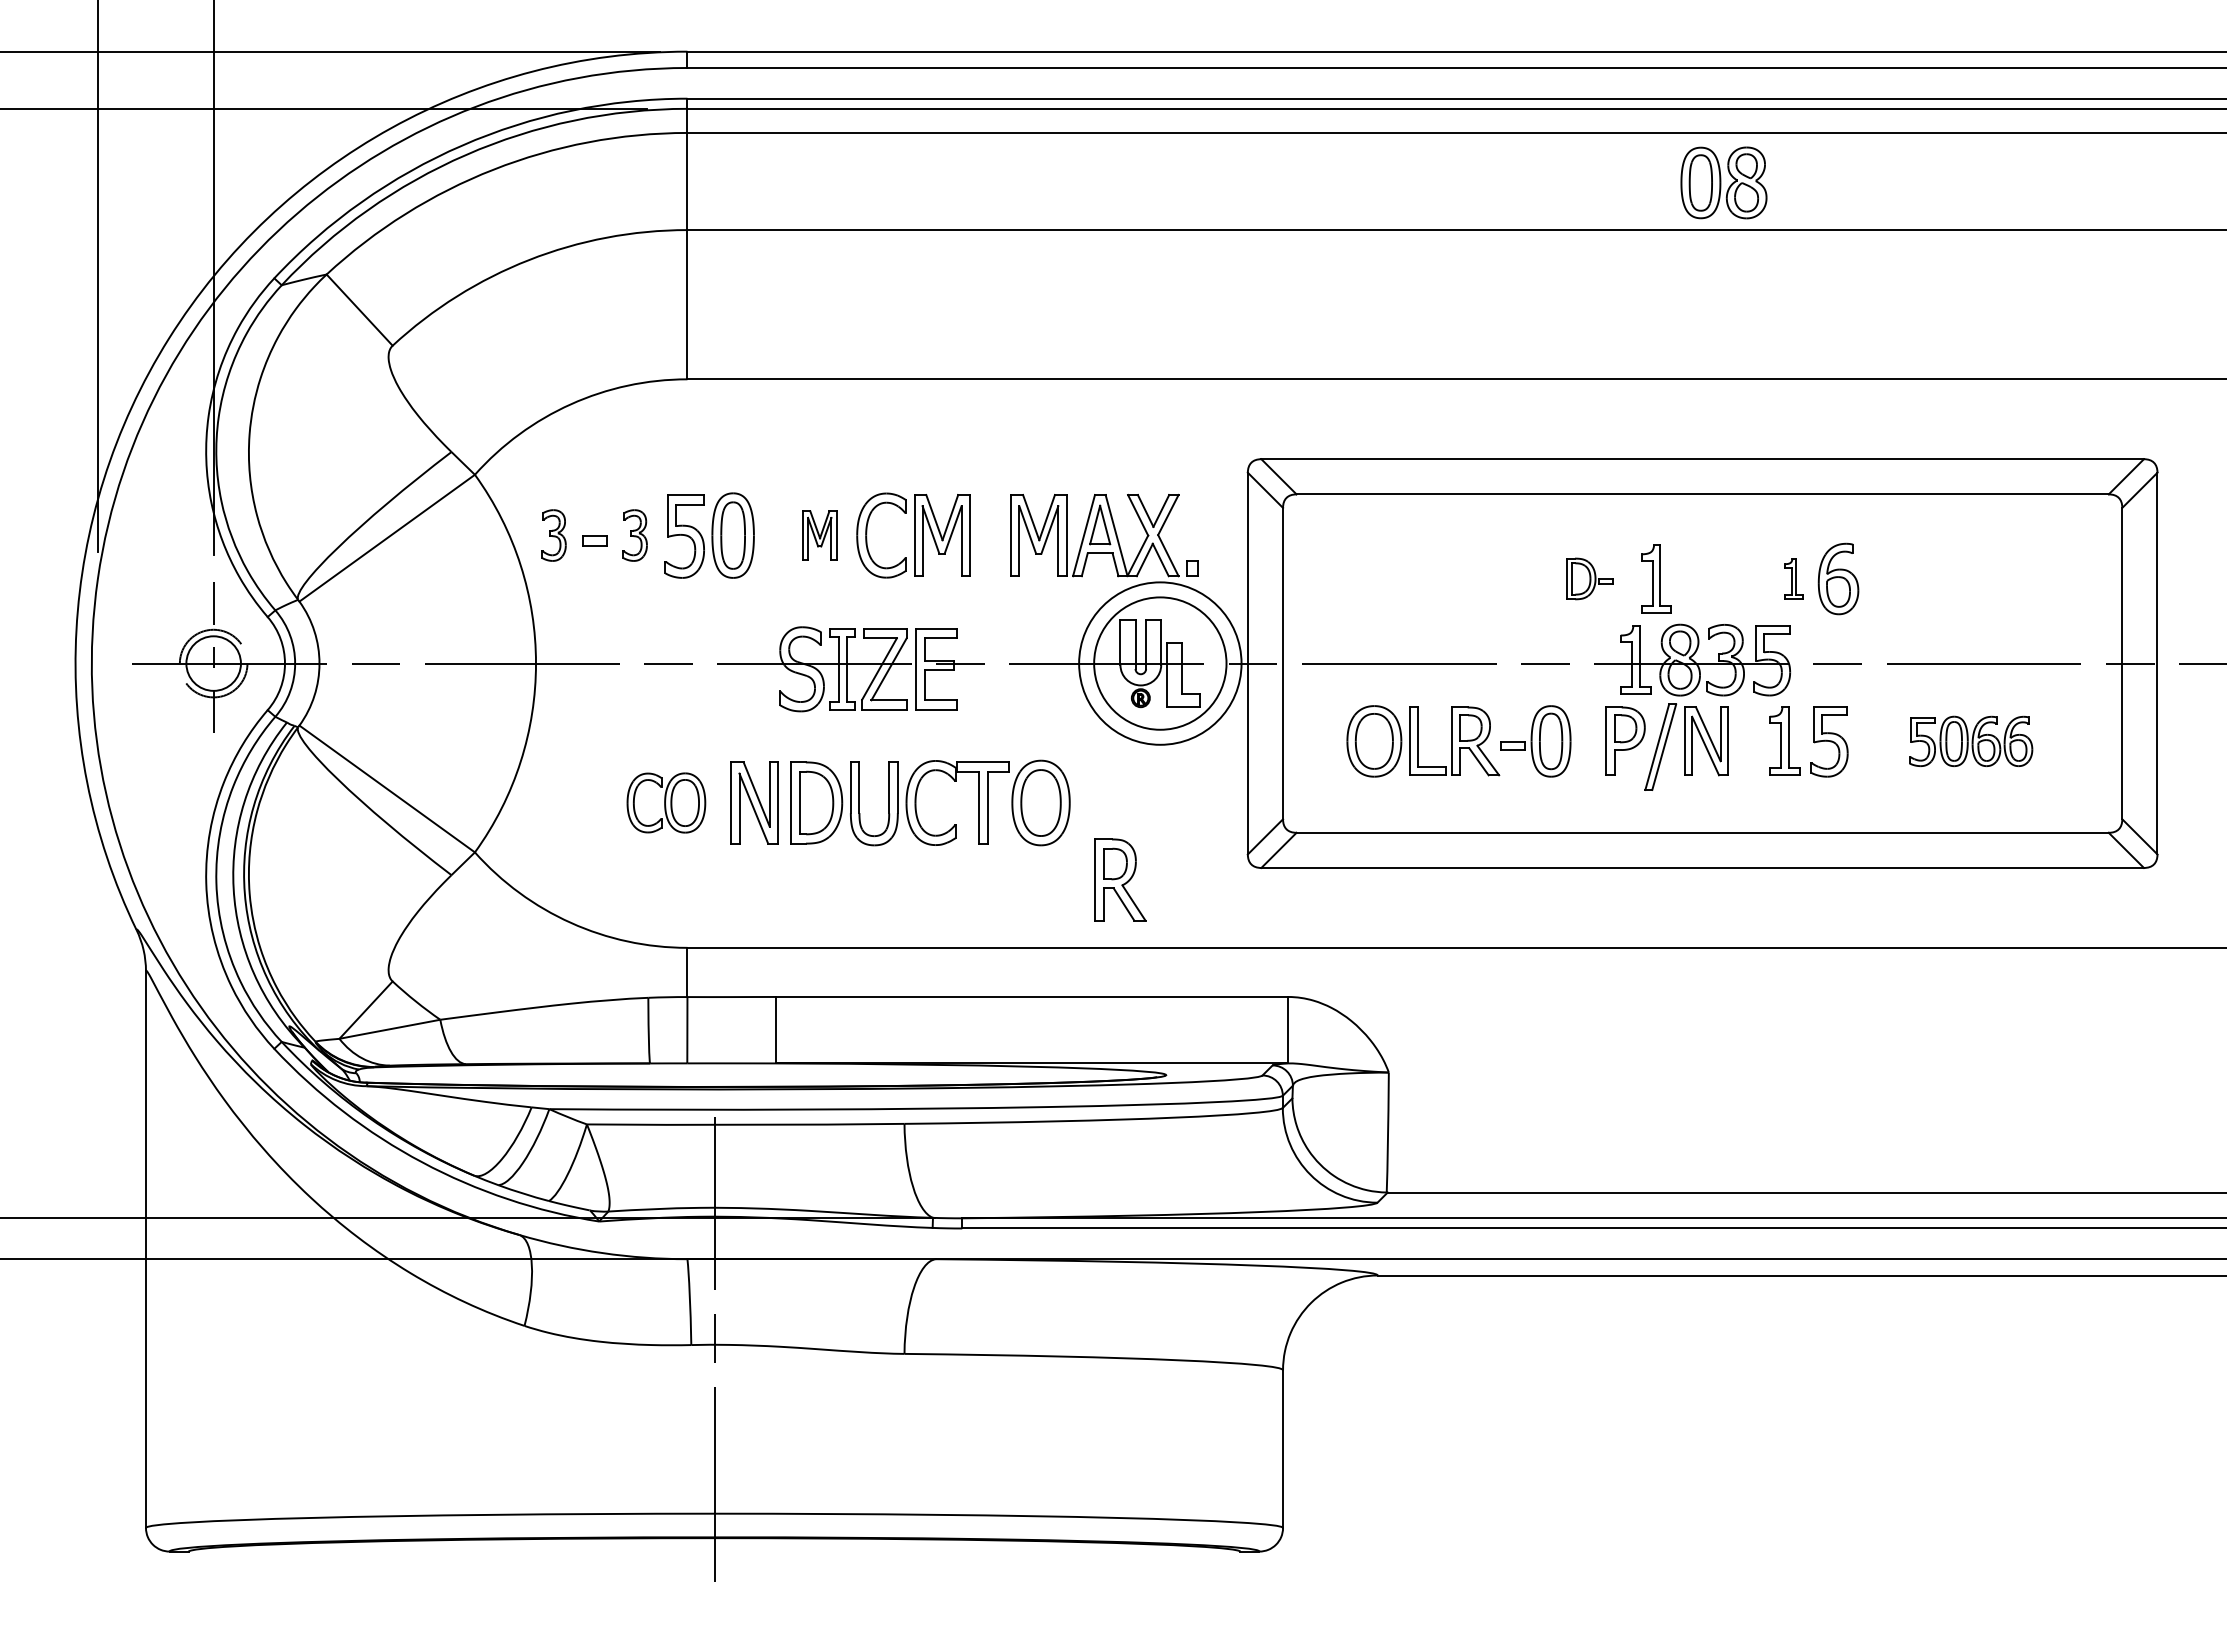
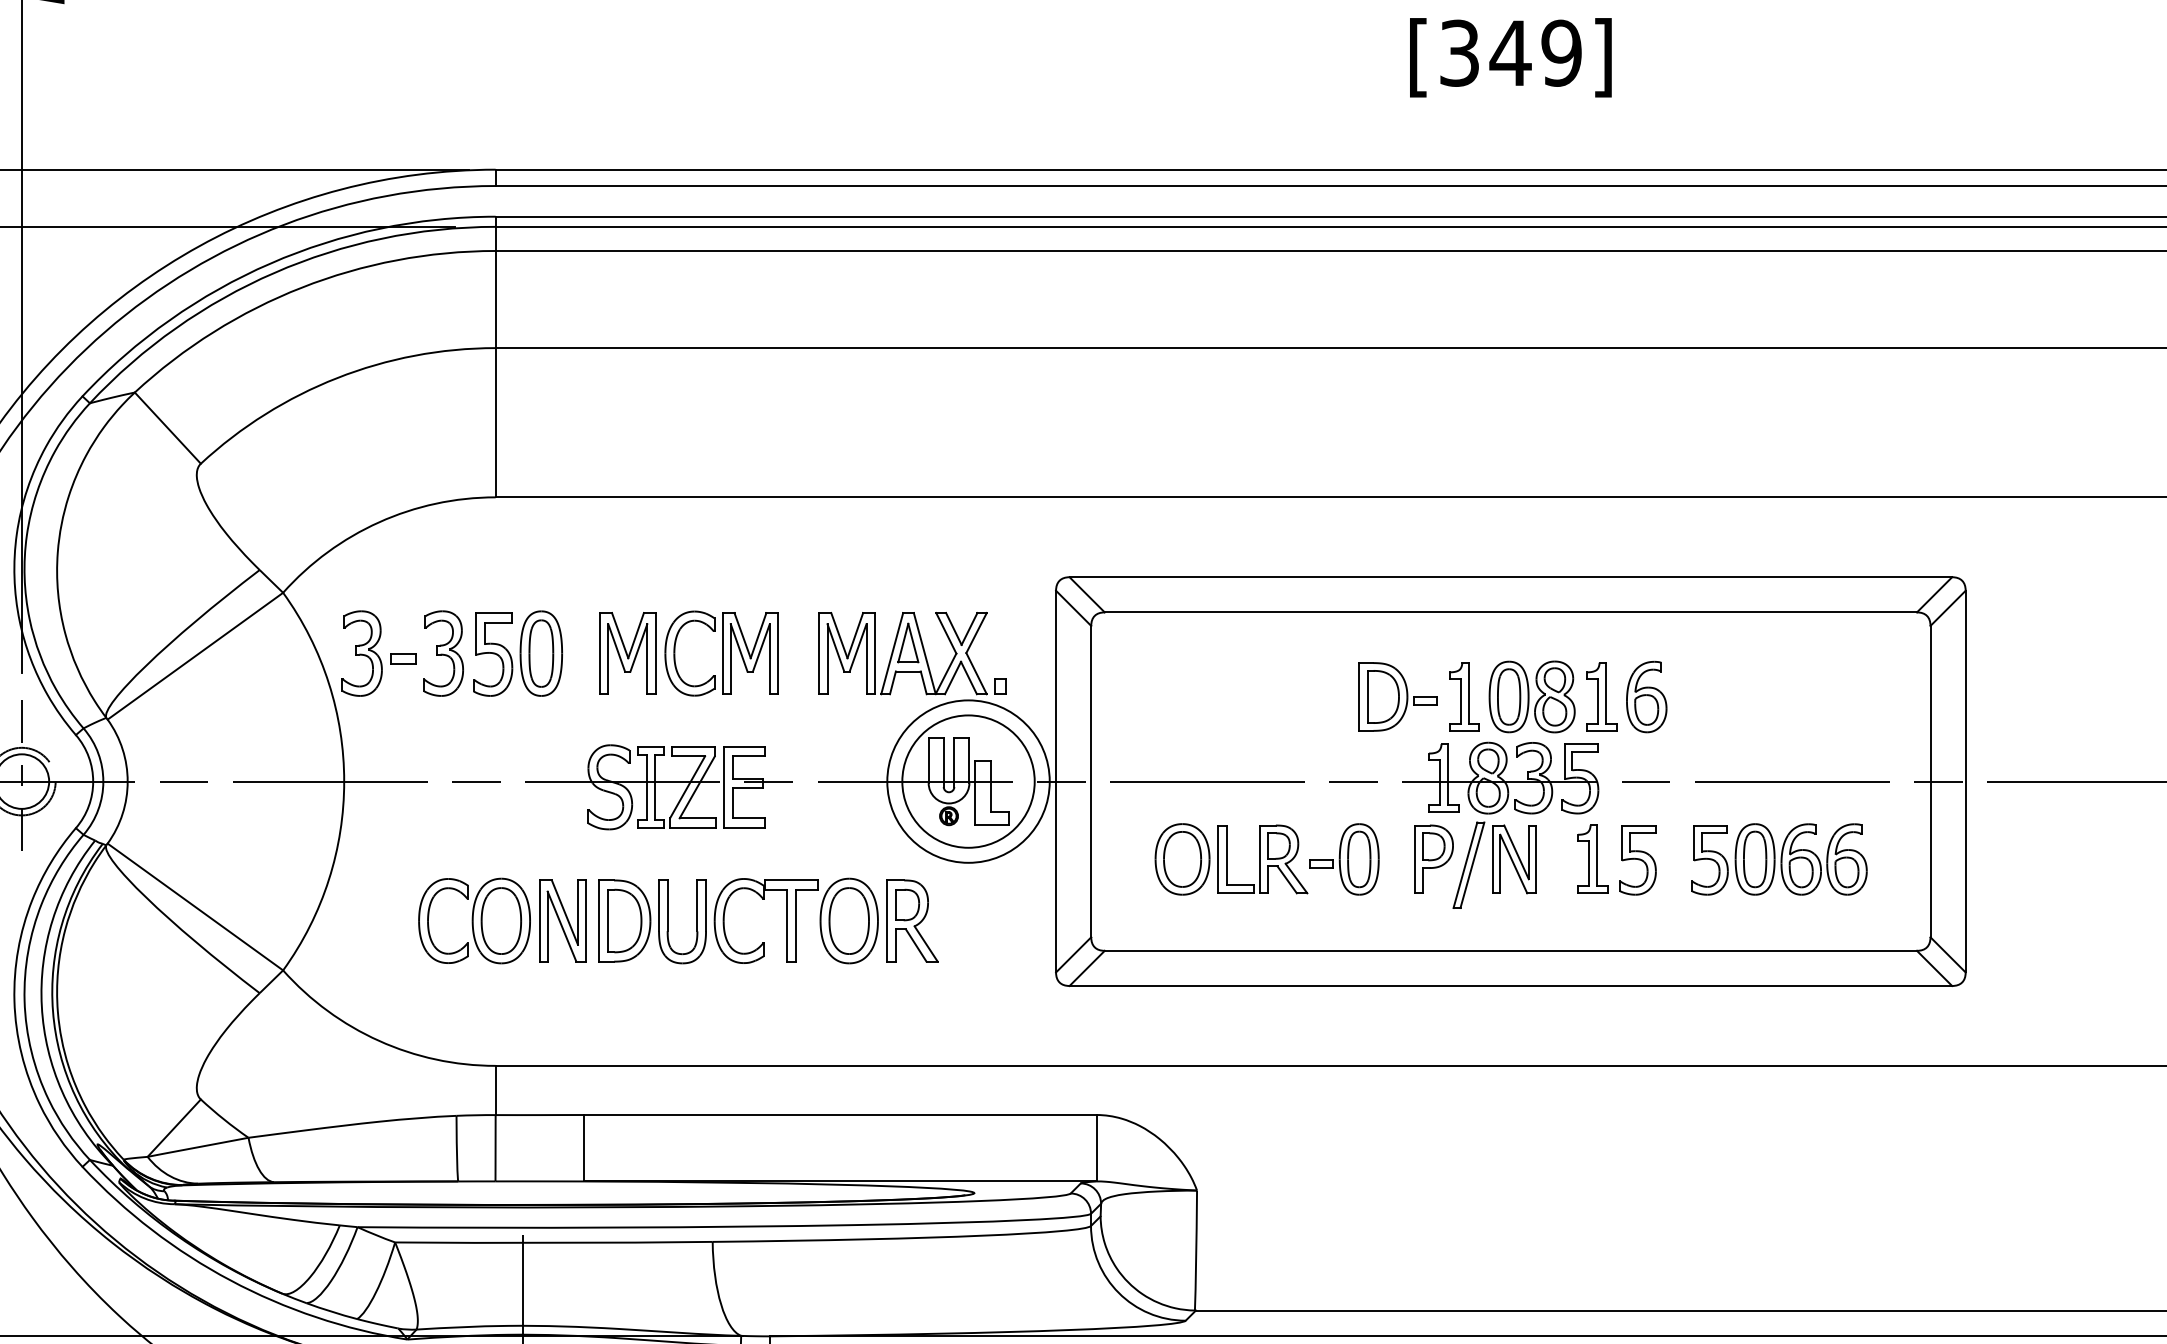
part: (1723, 182) -> (1531, 696), moved
part: (553, 535) -> (361, 653), size x1.67
part: (634, 535) -> (442, 653), size x1.67
part: (819, 535) -> (627, 653), size x1.67
part: (1589, 578) -> (1397, 696), size x1.67
part: (1793, 578) -> (1601, 696), size x1.67
part: (1970, 741) -> (1778, 859), size x1.43
part: (666, 802) -> (474, 920), size x1.43
part: (1120, 879) -> (912, 920), moved

